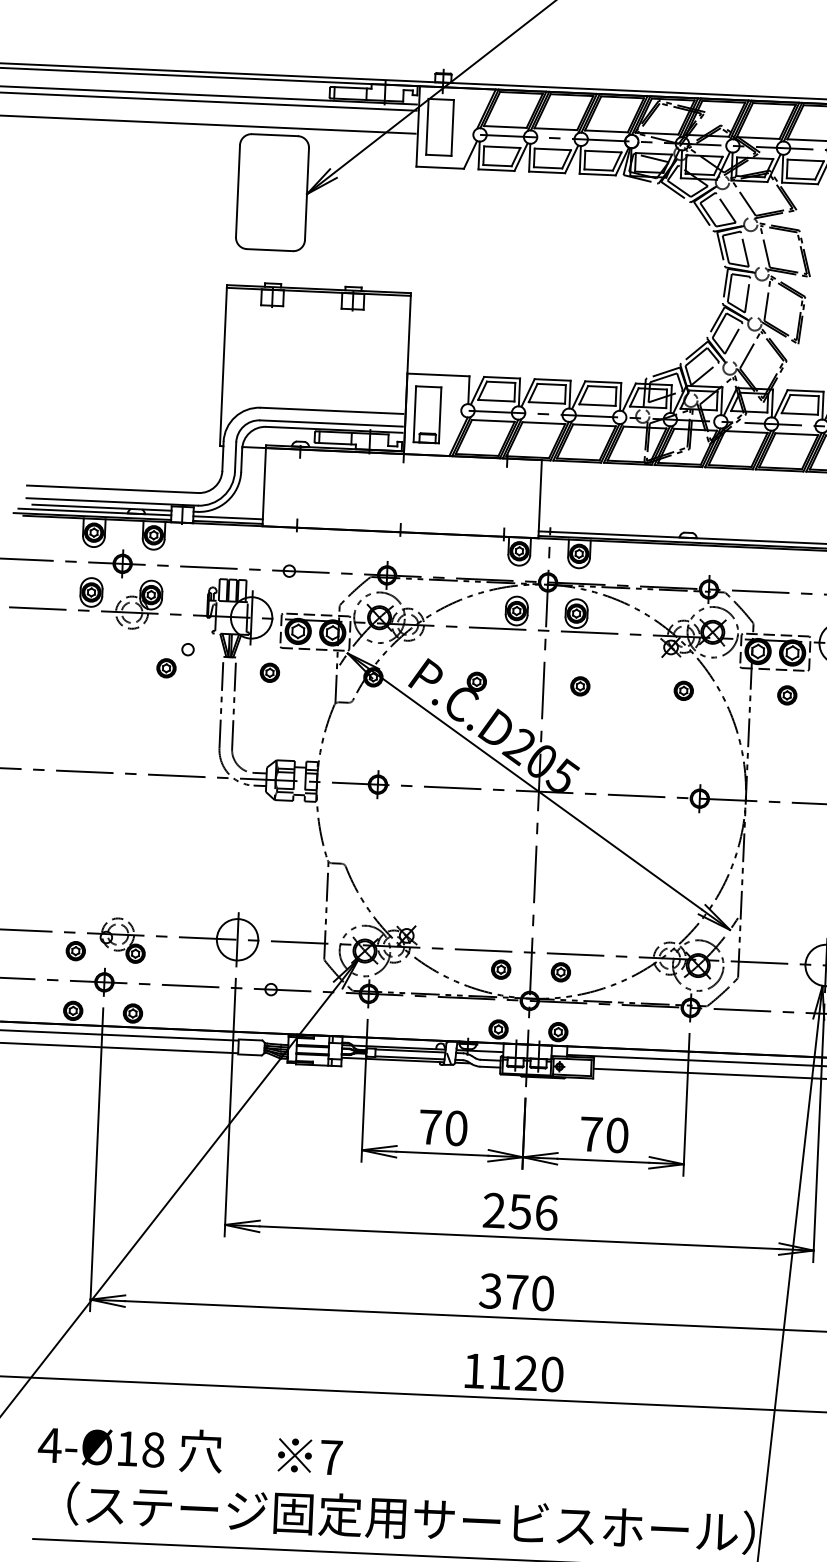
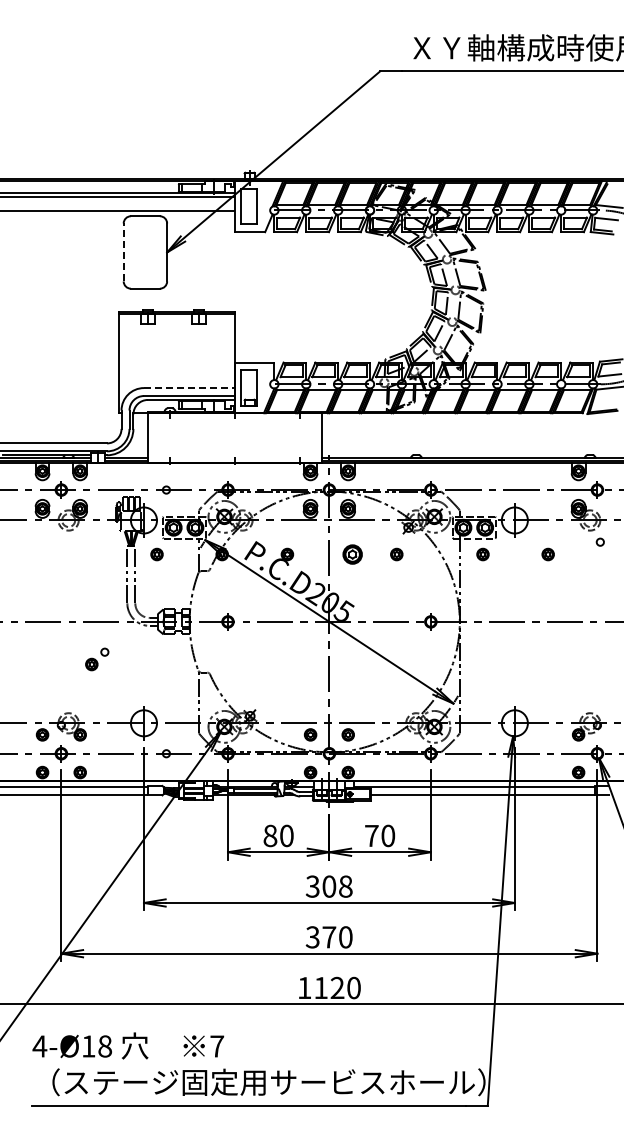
line: (237, 191) -> (123, 252), solid -> dashed
line: (331, 411) -> (188, 388), solid -> dashed
part: (175, 660) -> (97, 659), moved
part: (580, 686) -> (352, 554), size x1.6
part: (683, 690) -> (396, 554), moved
text: (430, 1126) -> (270, 835), 70 -> 80
text: (519, 1211) -> (328, 886), 256 -> 308

